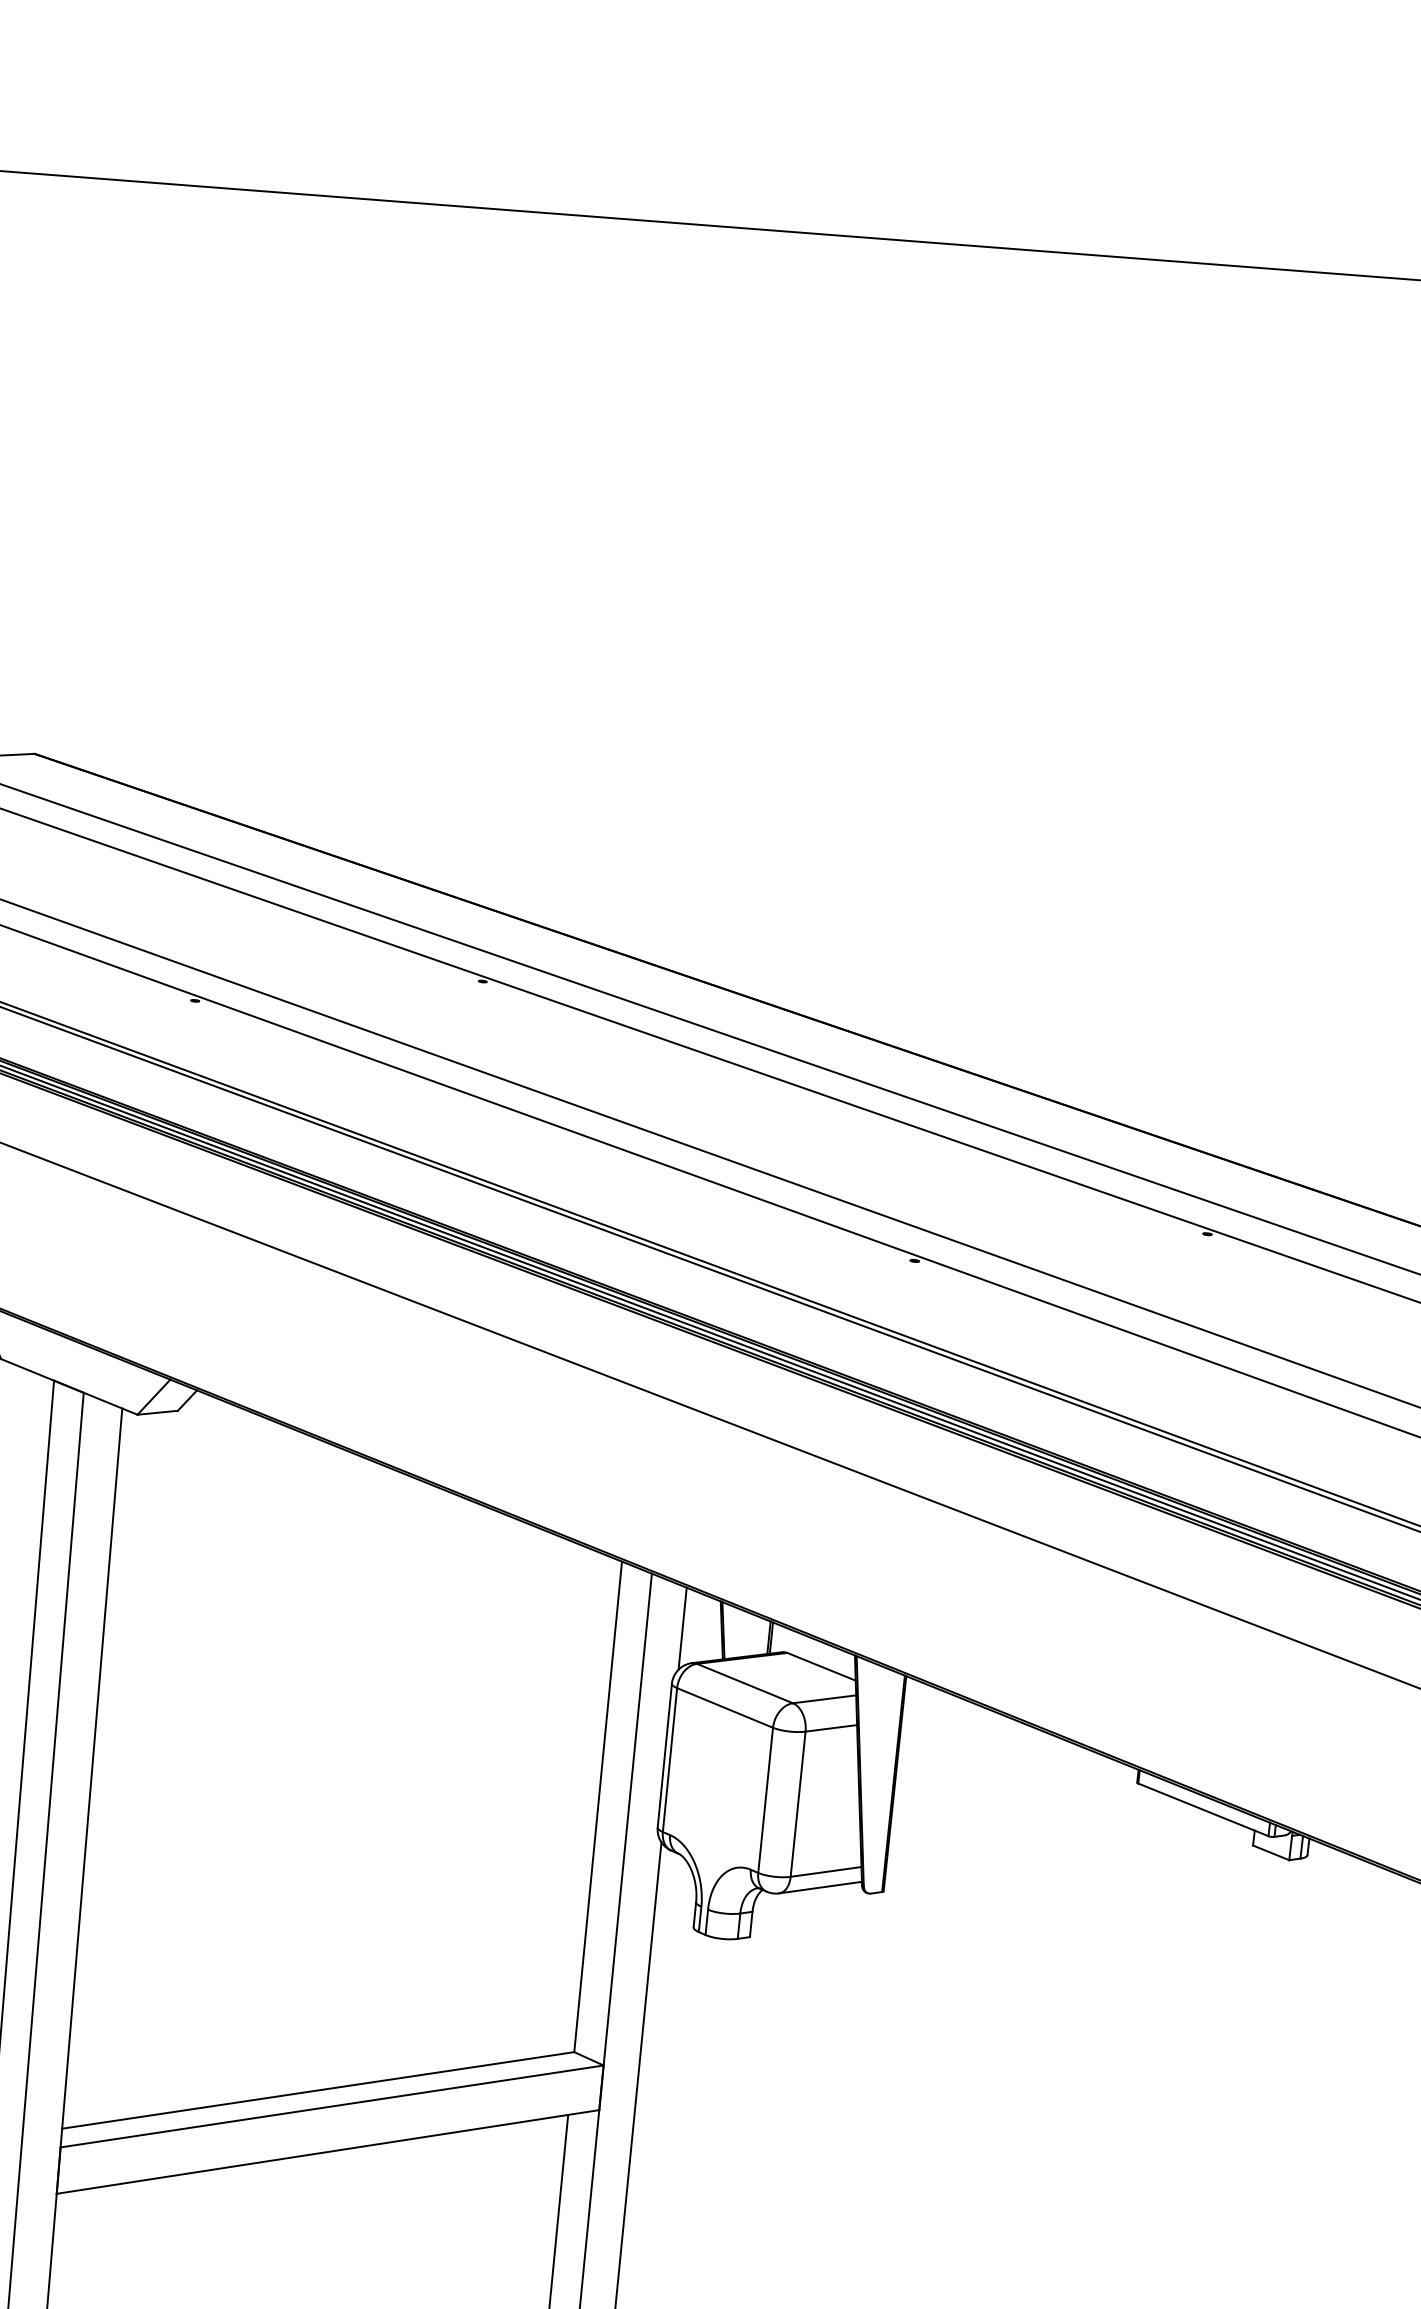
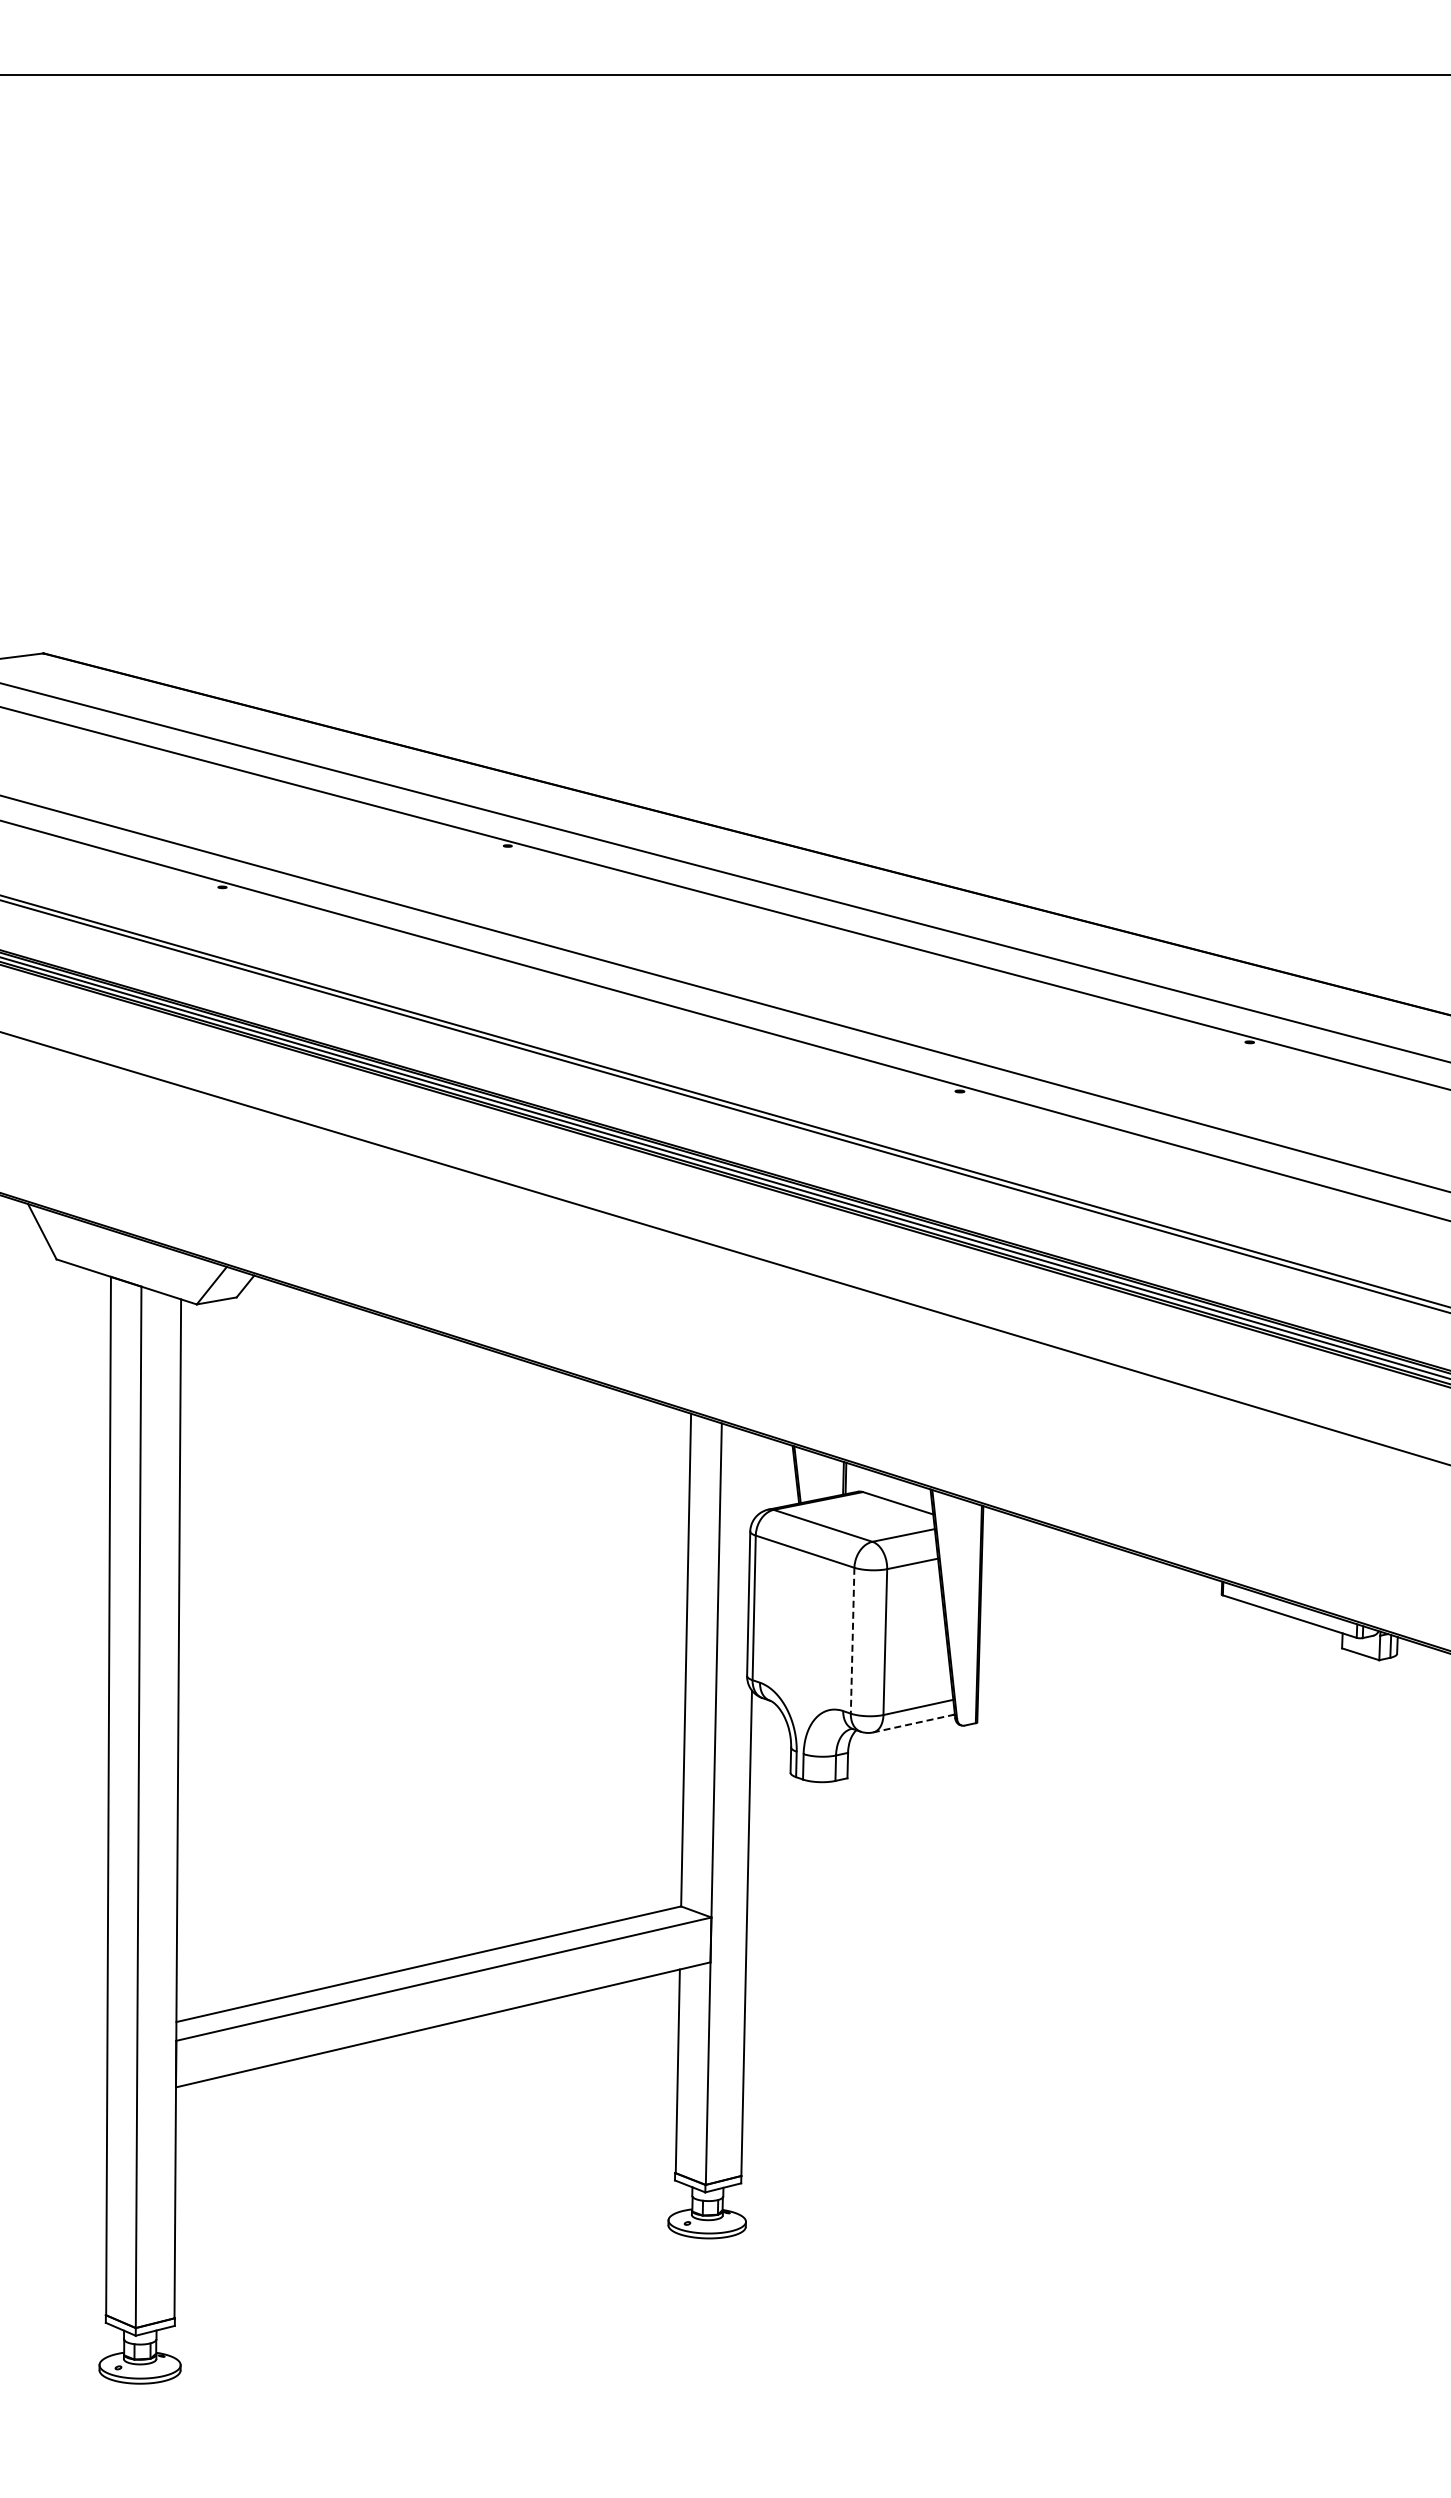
line: (682, 1628) -> (756, 1475), removed
line: (765, 1800) -> (852, 1640), solid -> dashed
line: (820, 1887) -> (914, 1723), solid -> dashed

